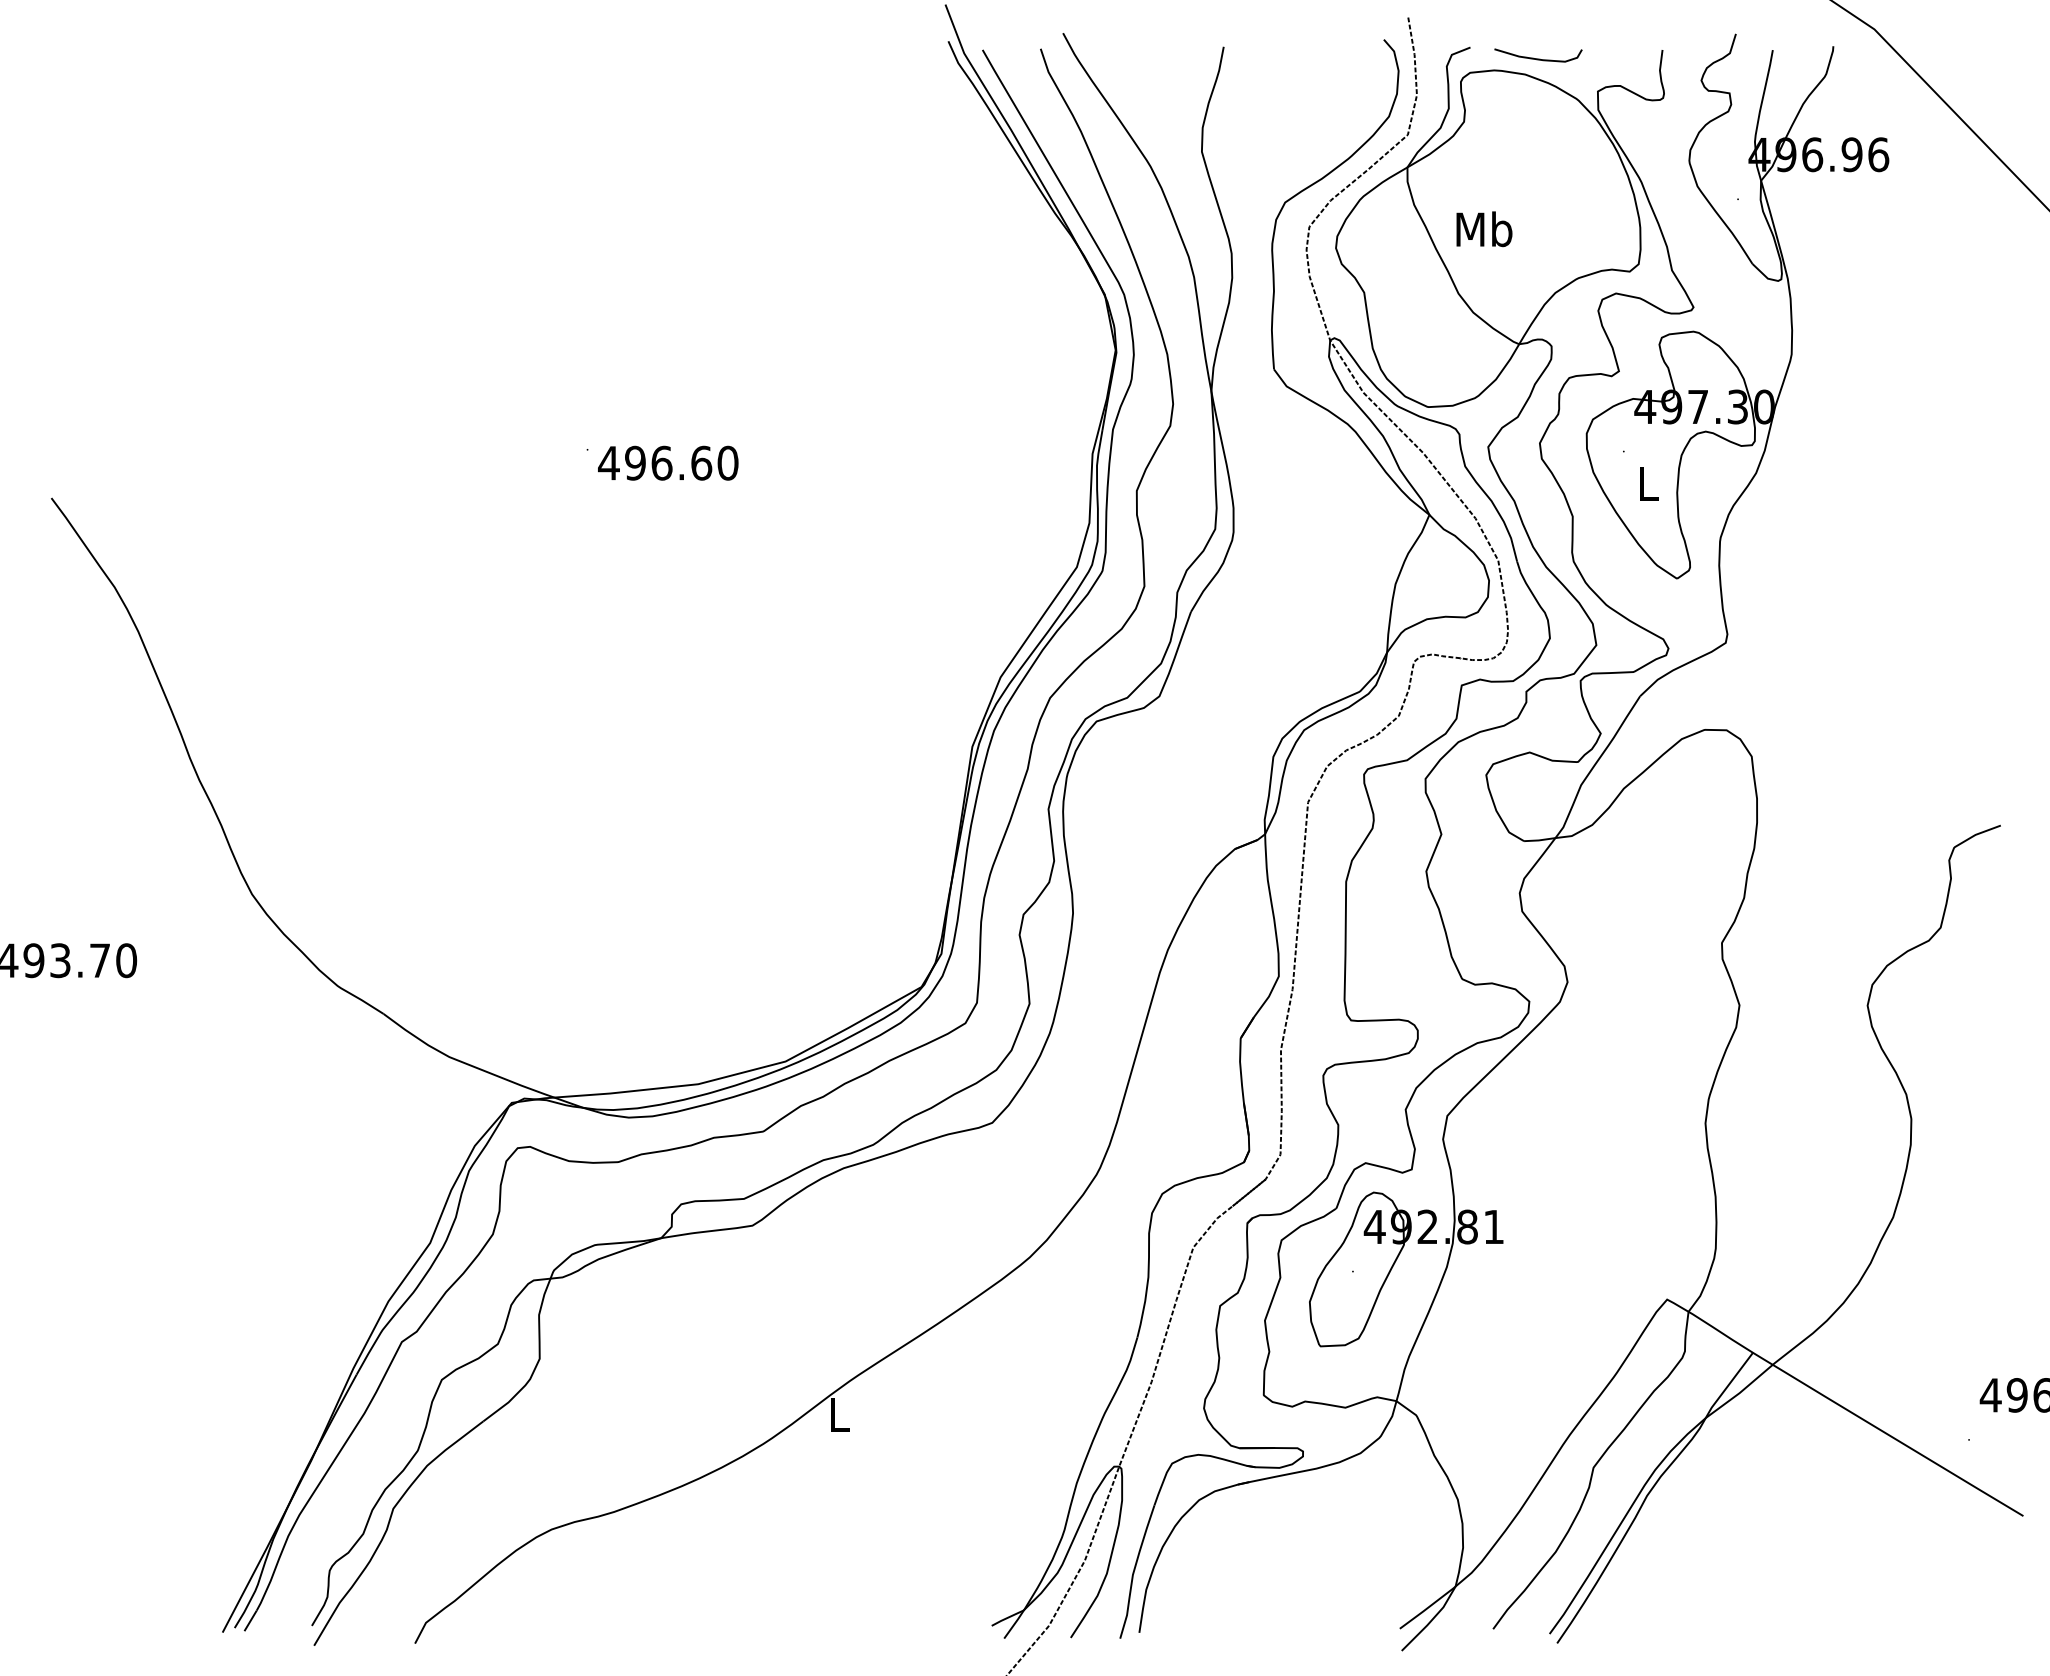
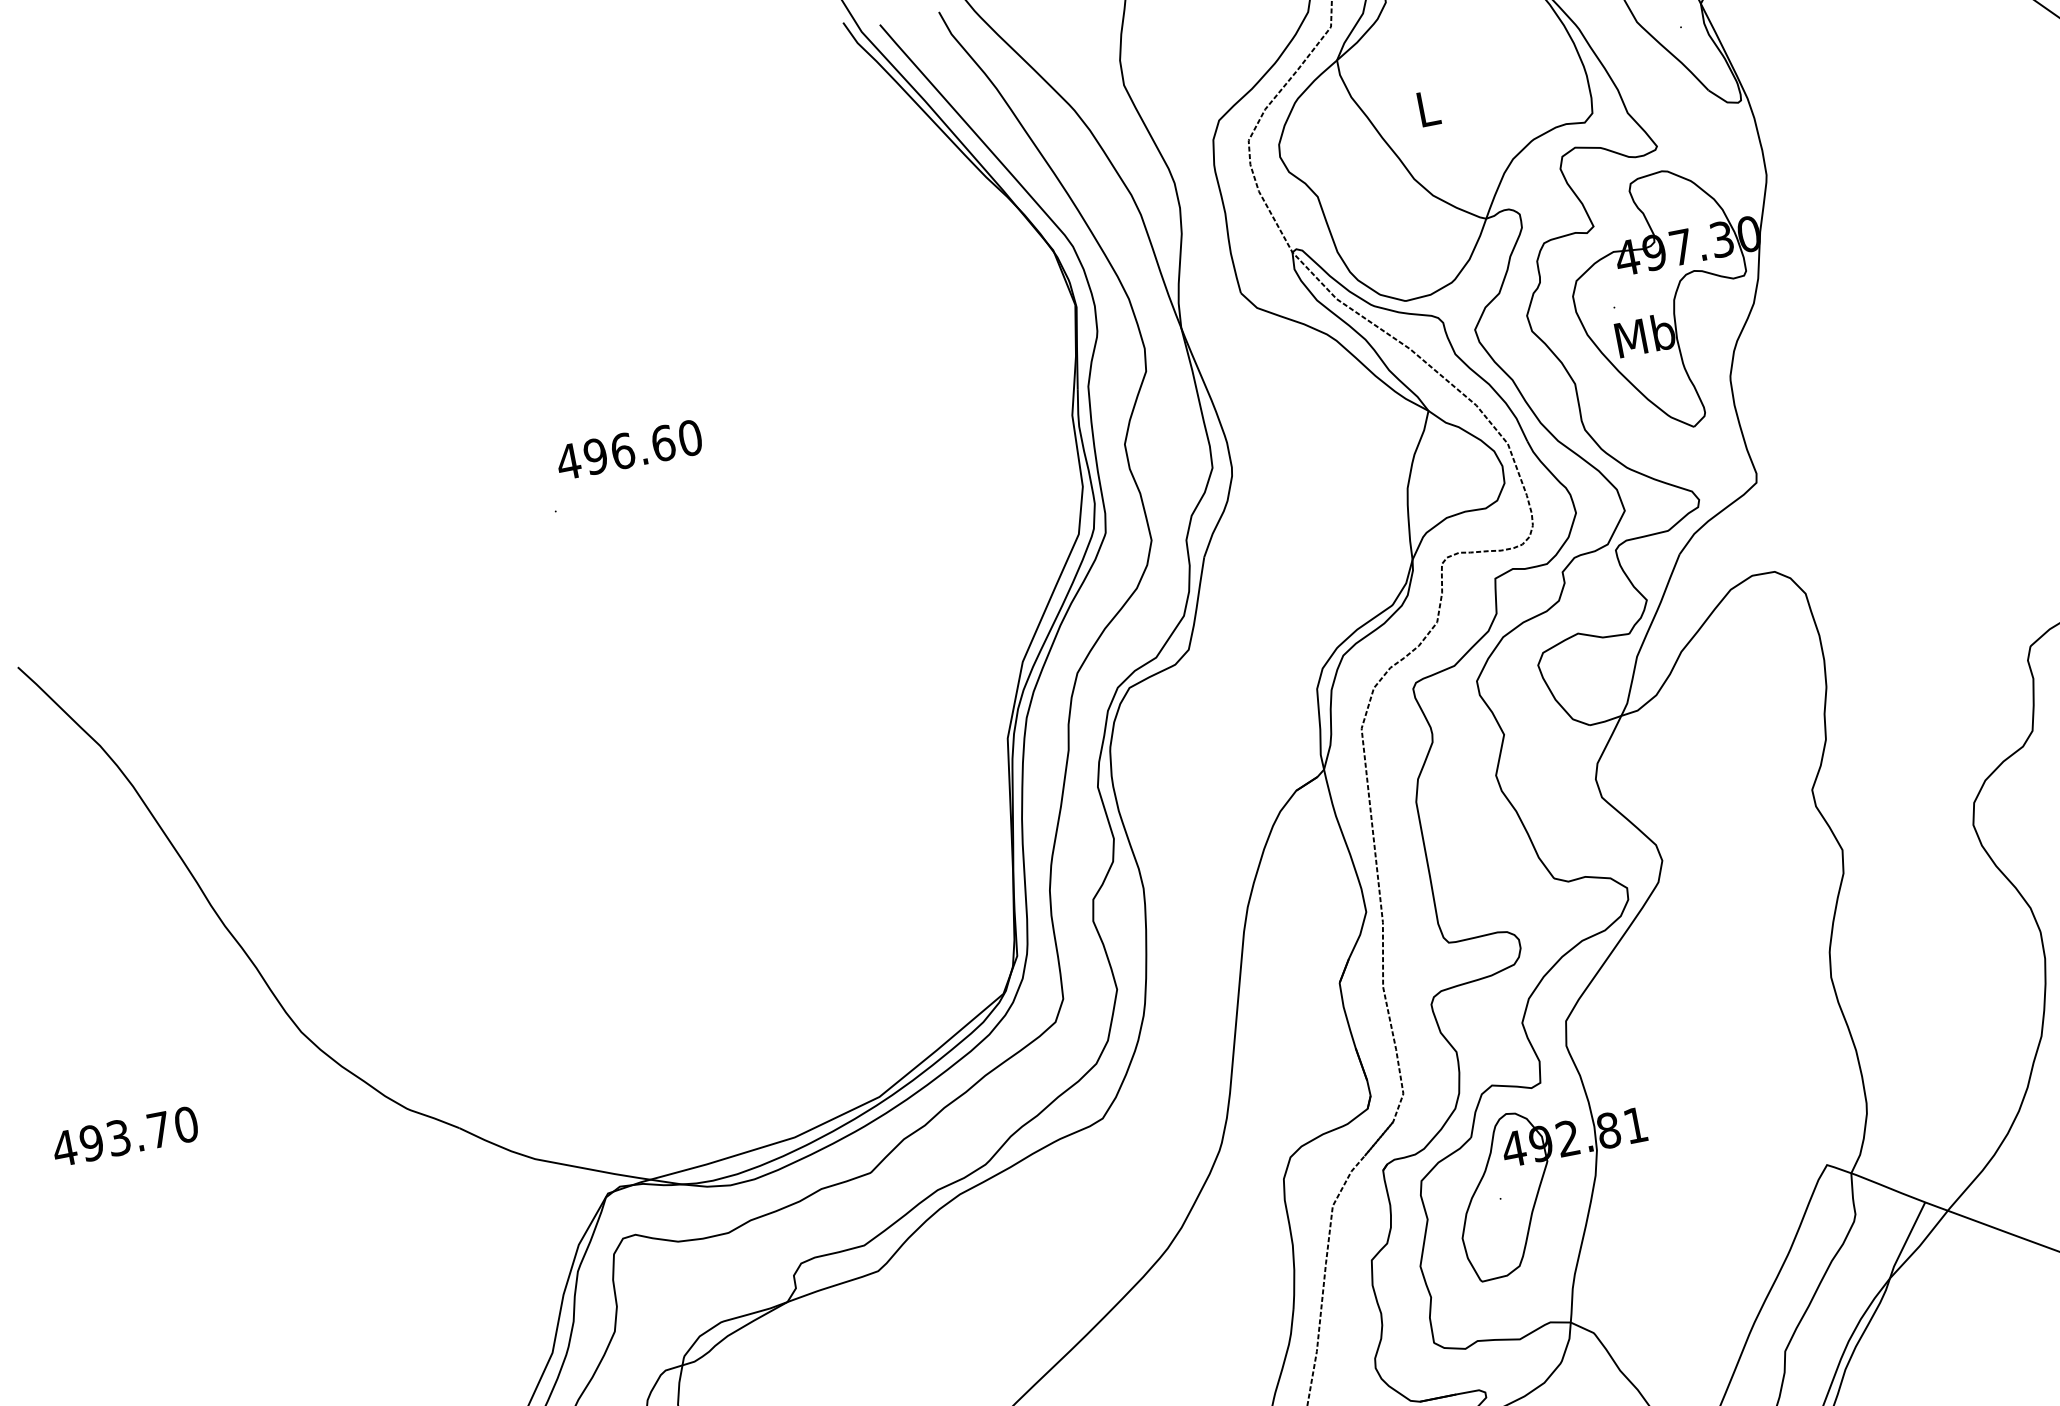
text: (1484, 229) -> (1428, 108), Mb -> L
text: (668, 462) -> (629, 449), moved
text: (1647, 483) -> (1644, 335), L -> Mb

